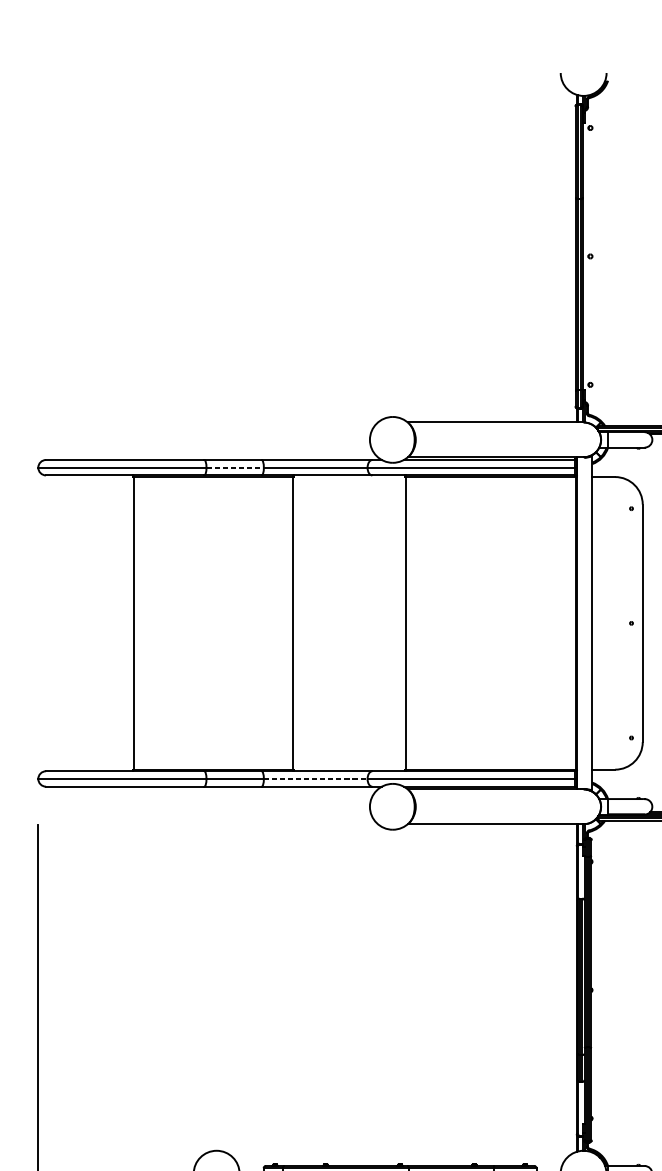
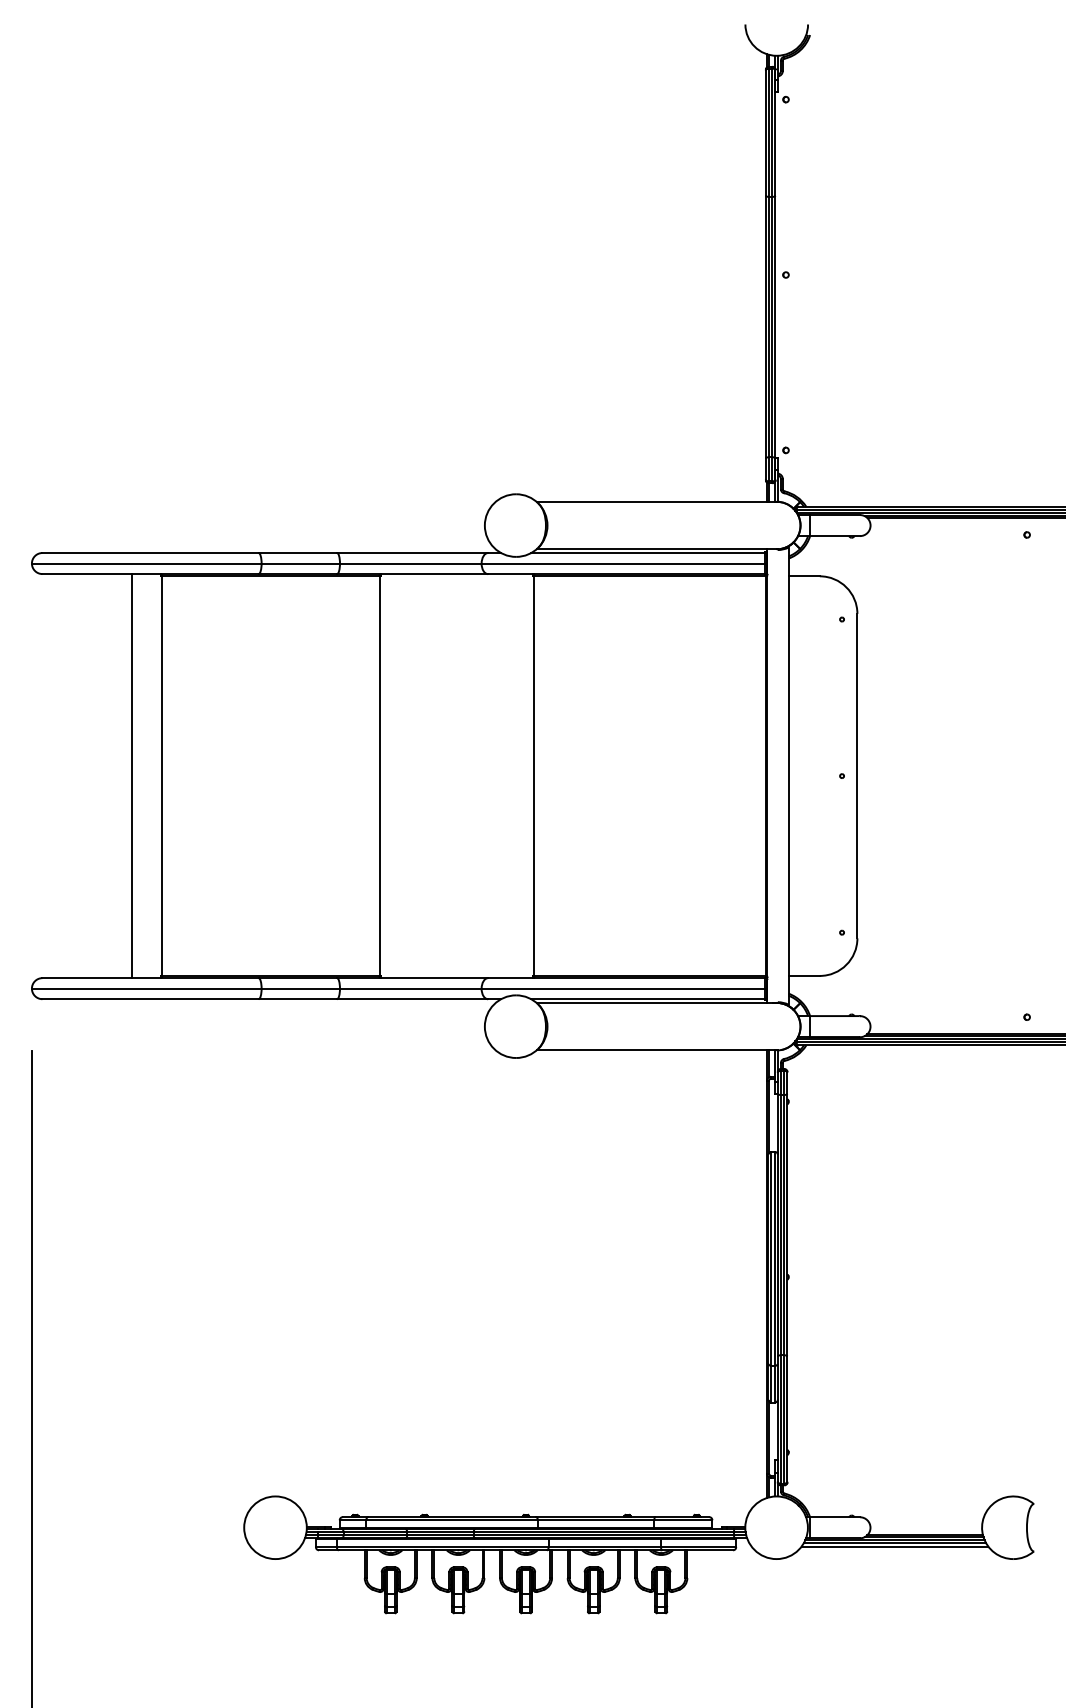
line: (235, 467) -> (301, 563), dashed -> solid
line: (111, 623) -> (131, 776), added
line: (315, 778) -> (410, 988), dashed -> solid

